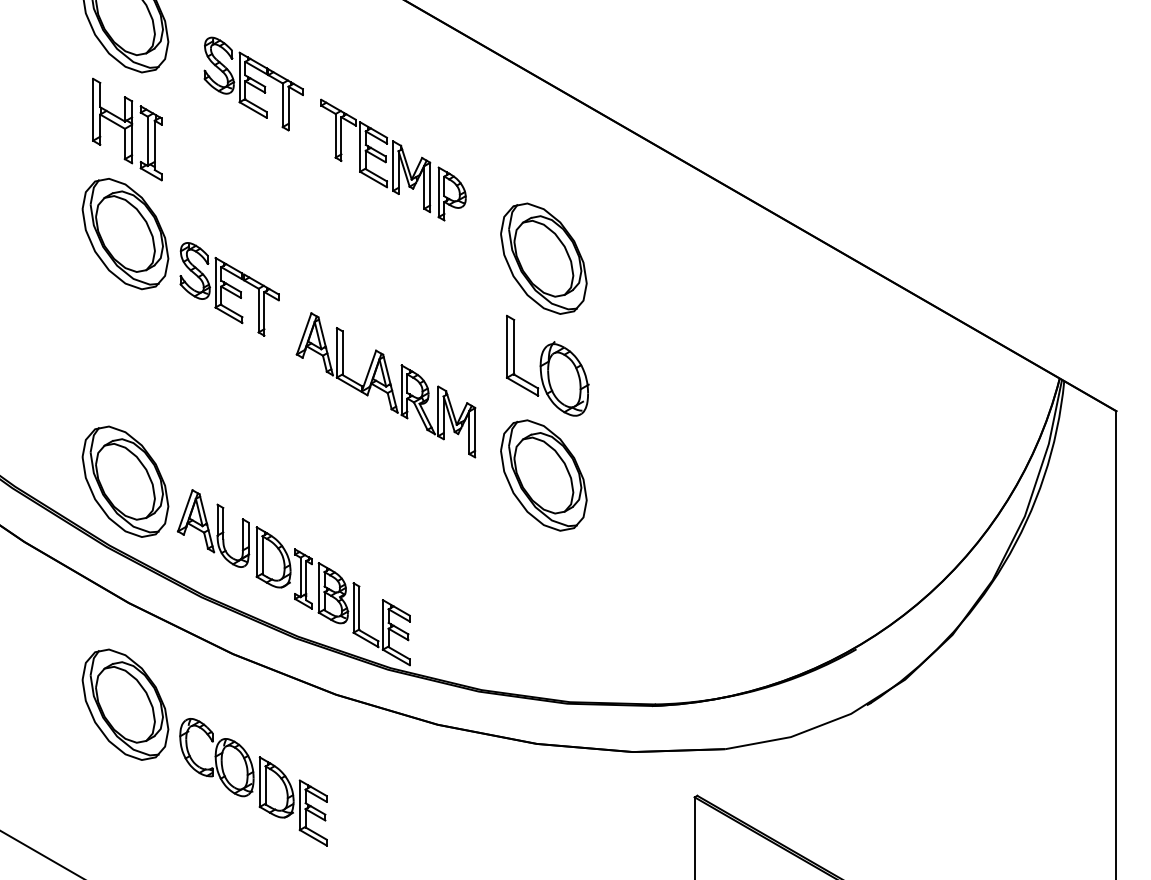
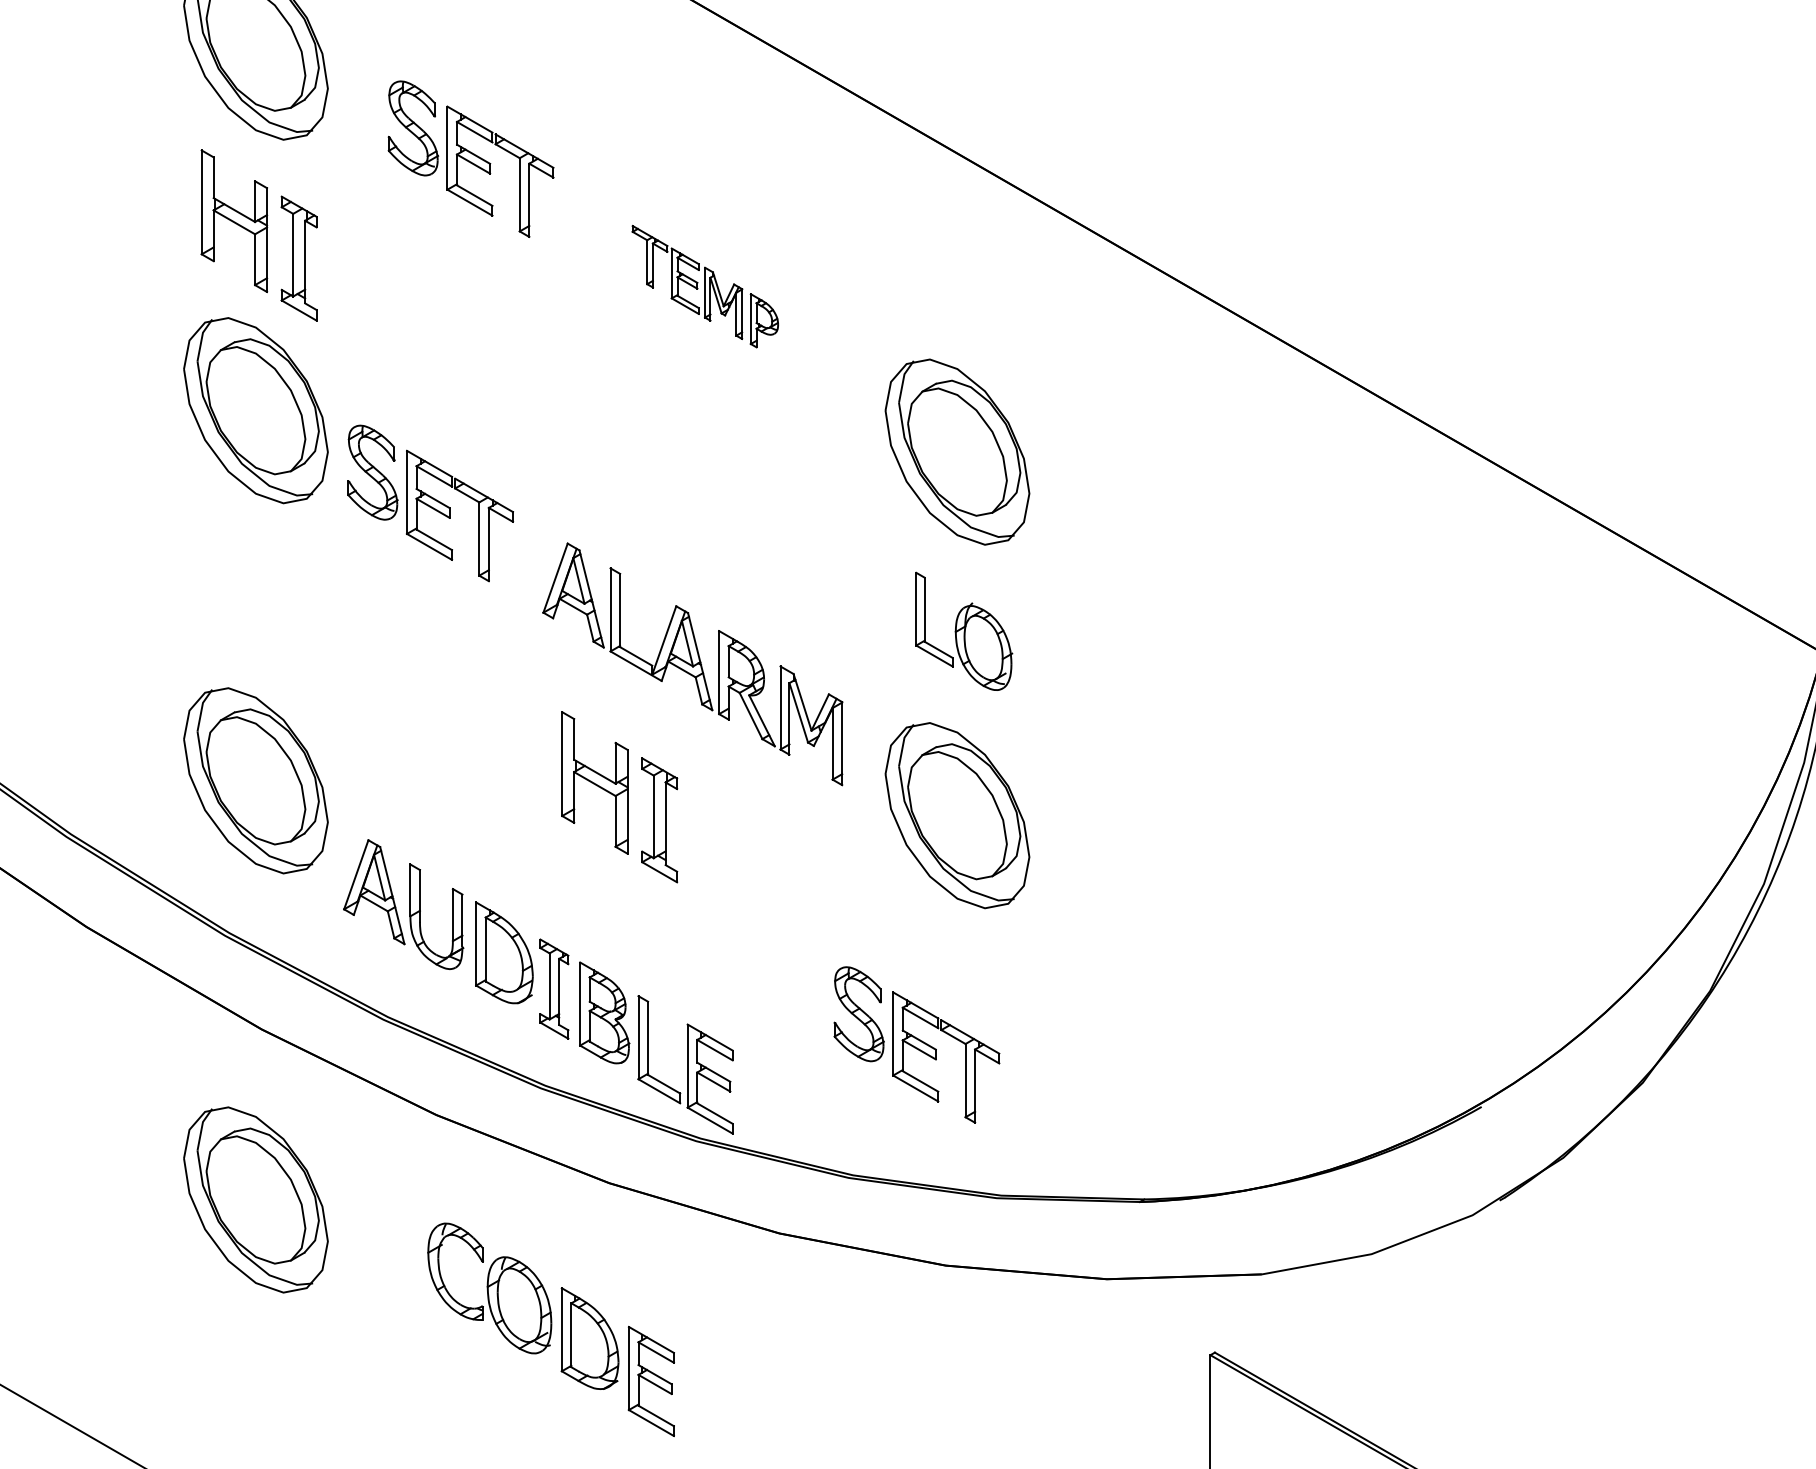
part: (393, 159) -> (705, 285), size x0.6
part: (547, 365) -> (963, 631), size x0.7
part: (342, 464) -> (619, 797), added
part: (125, 481) -> (255, 780), moved
part: (519, 612) -> (916, 1045), added
part: (253, 782) -> (551, 1330), moved

